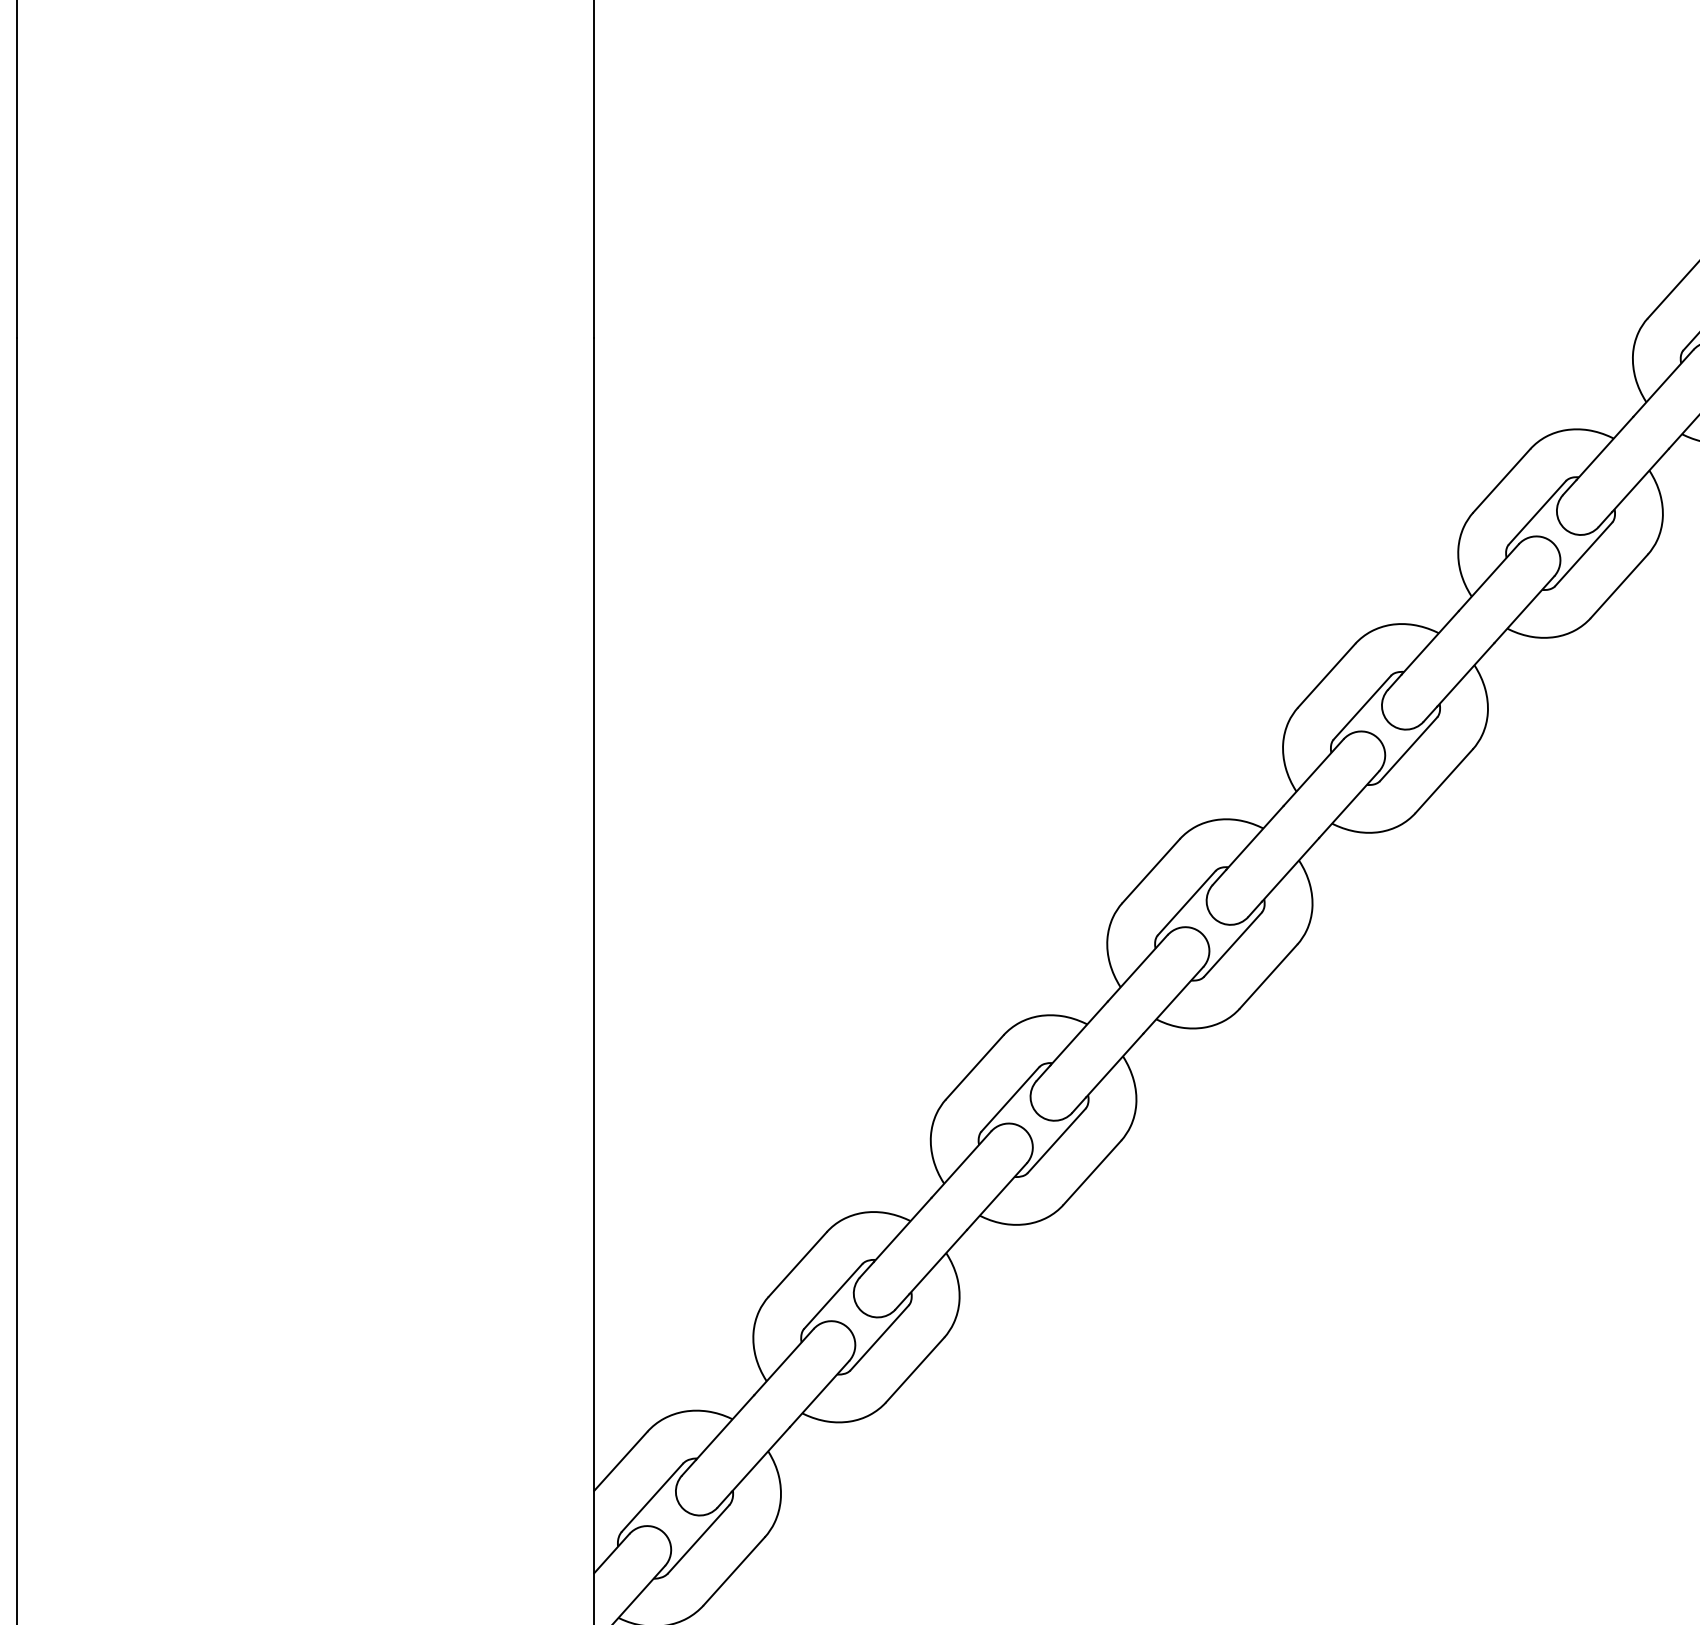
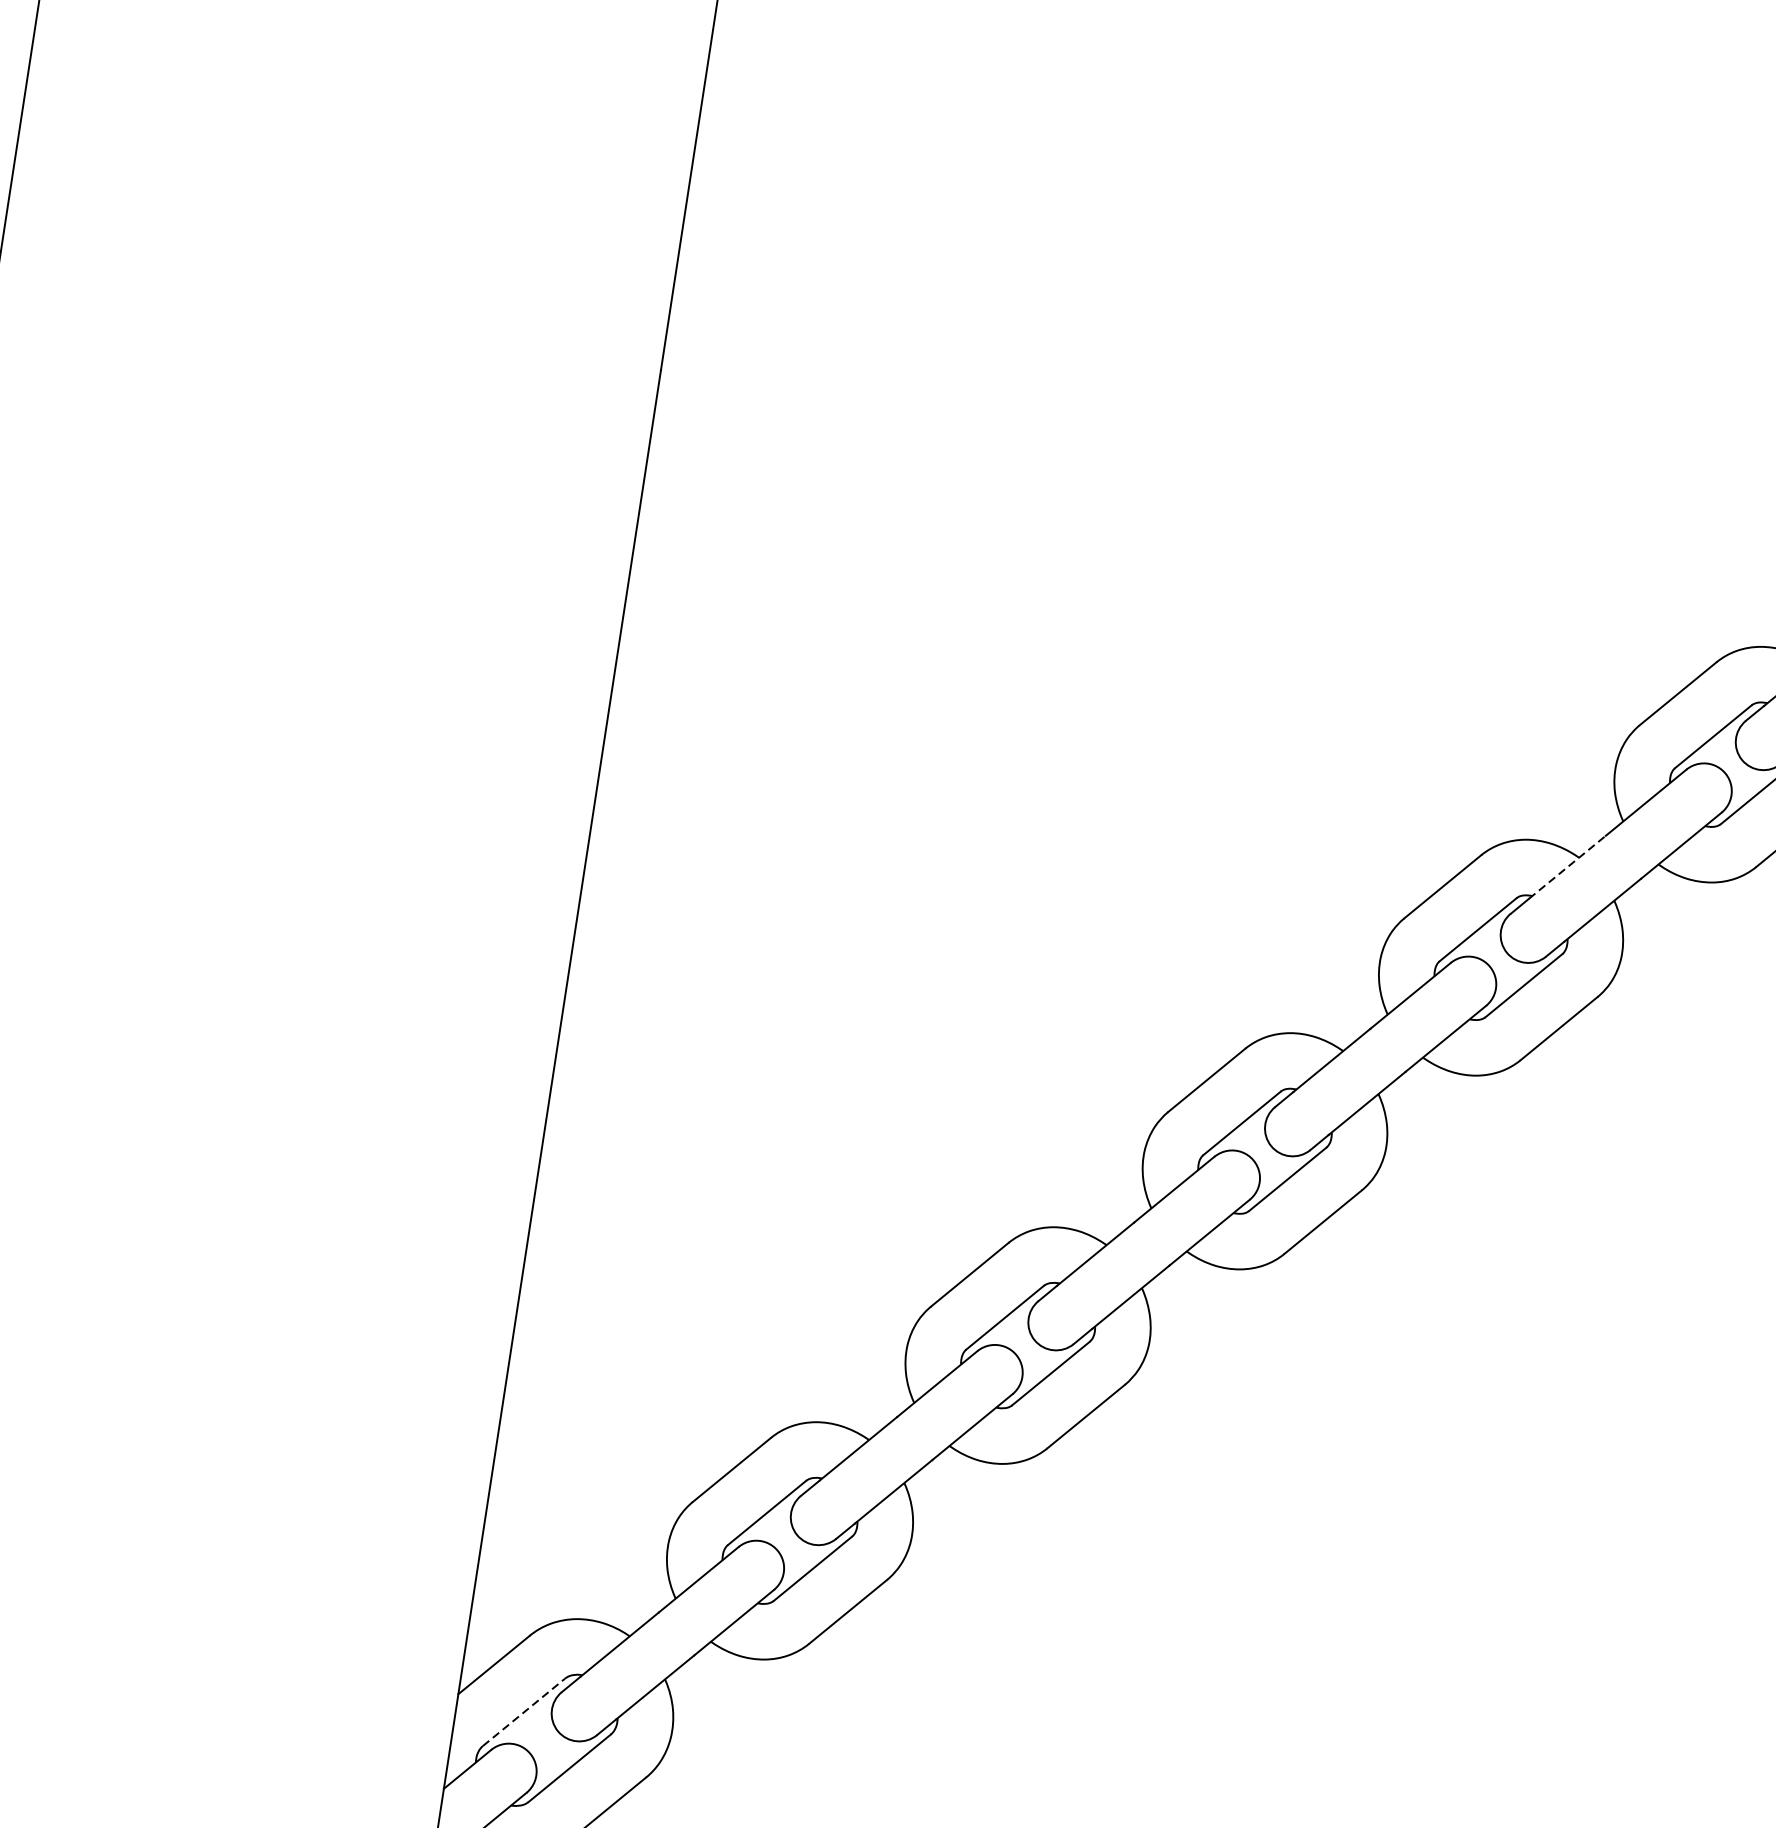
line: (1430, 642) -> (1567, 866), solid -> dashed
line: (652, 1497) -> (524, 1712), solid -> dashed

